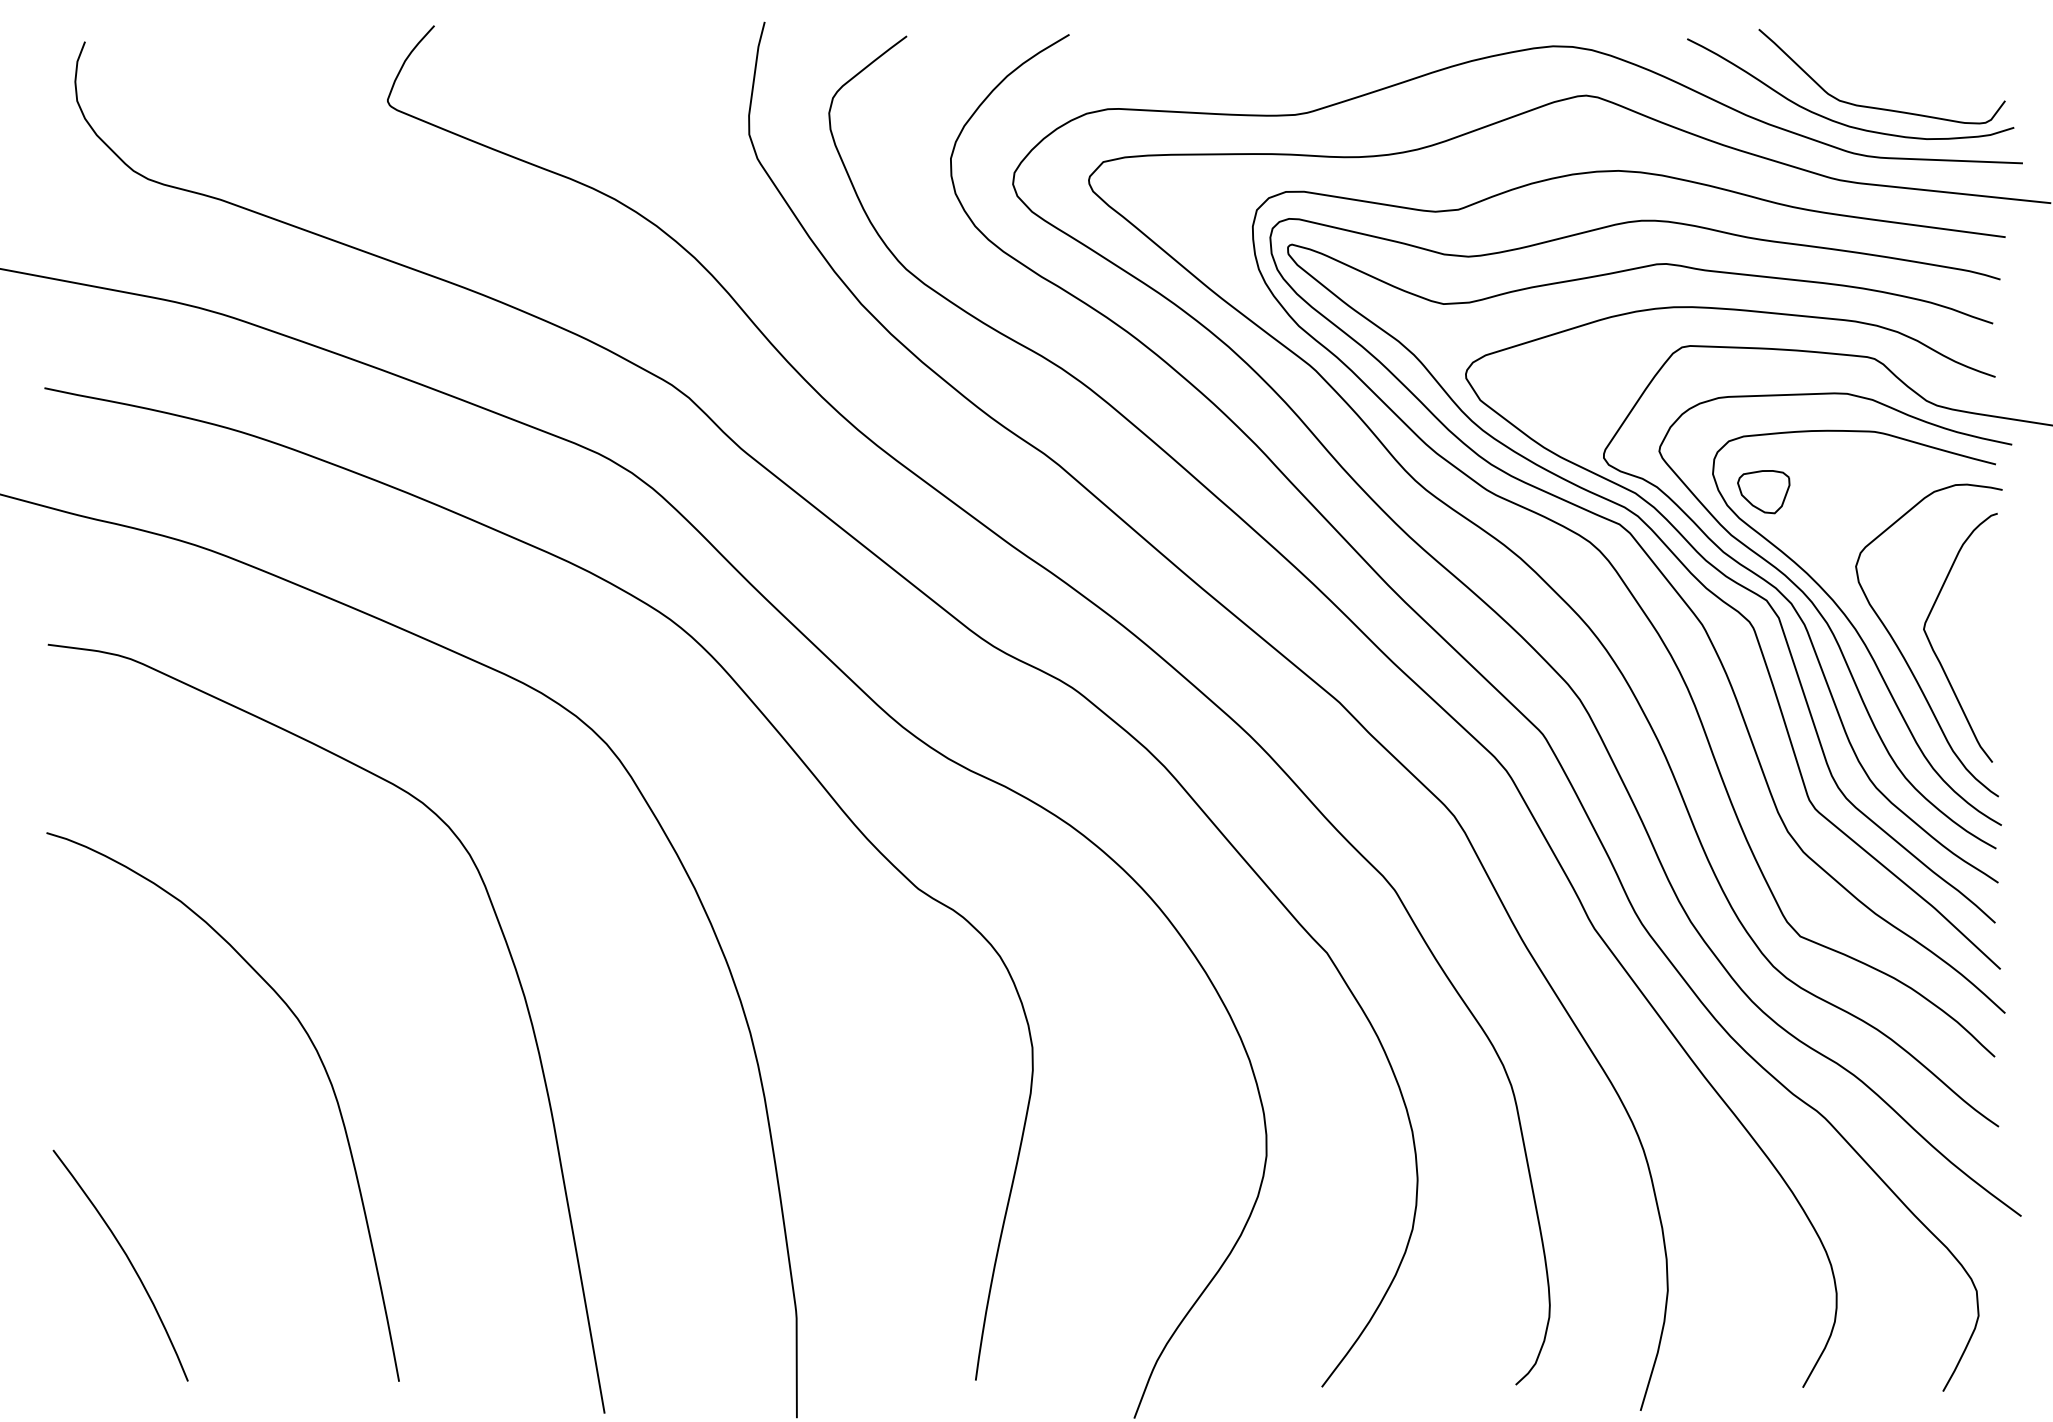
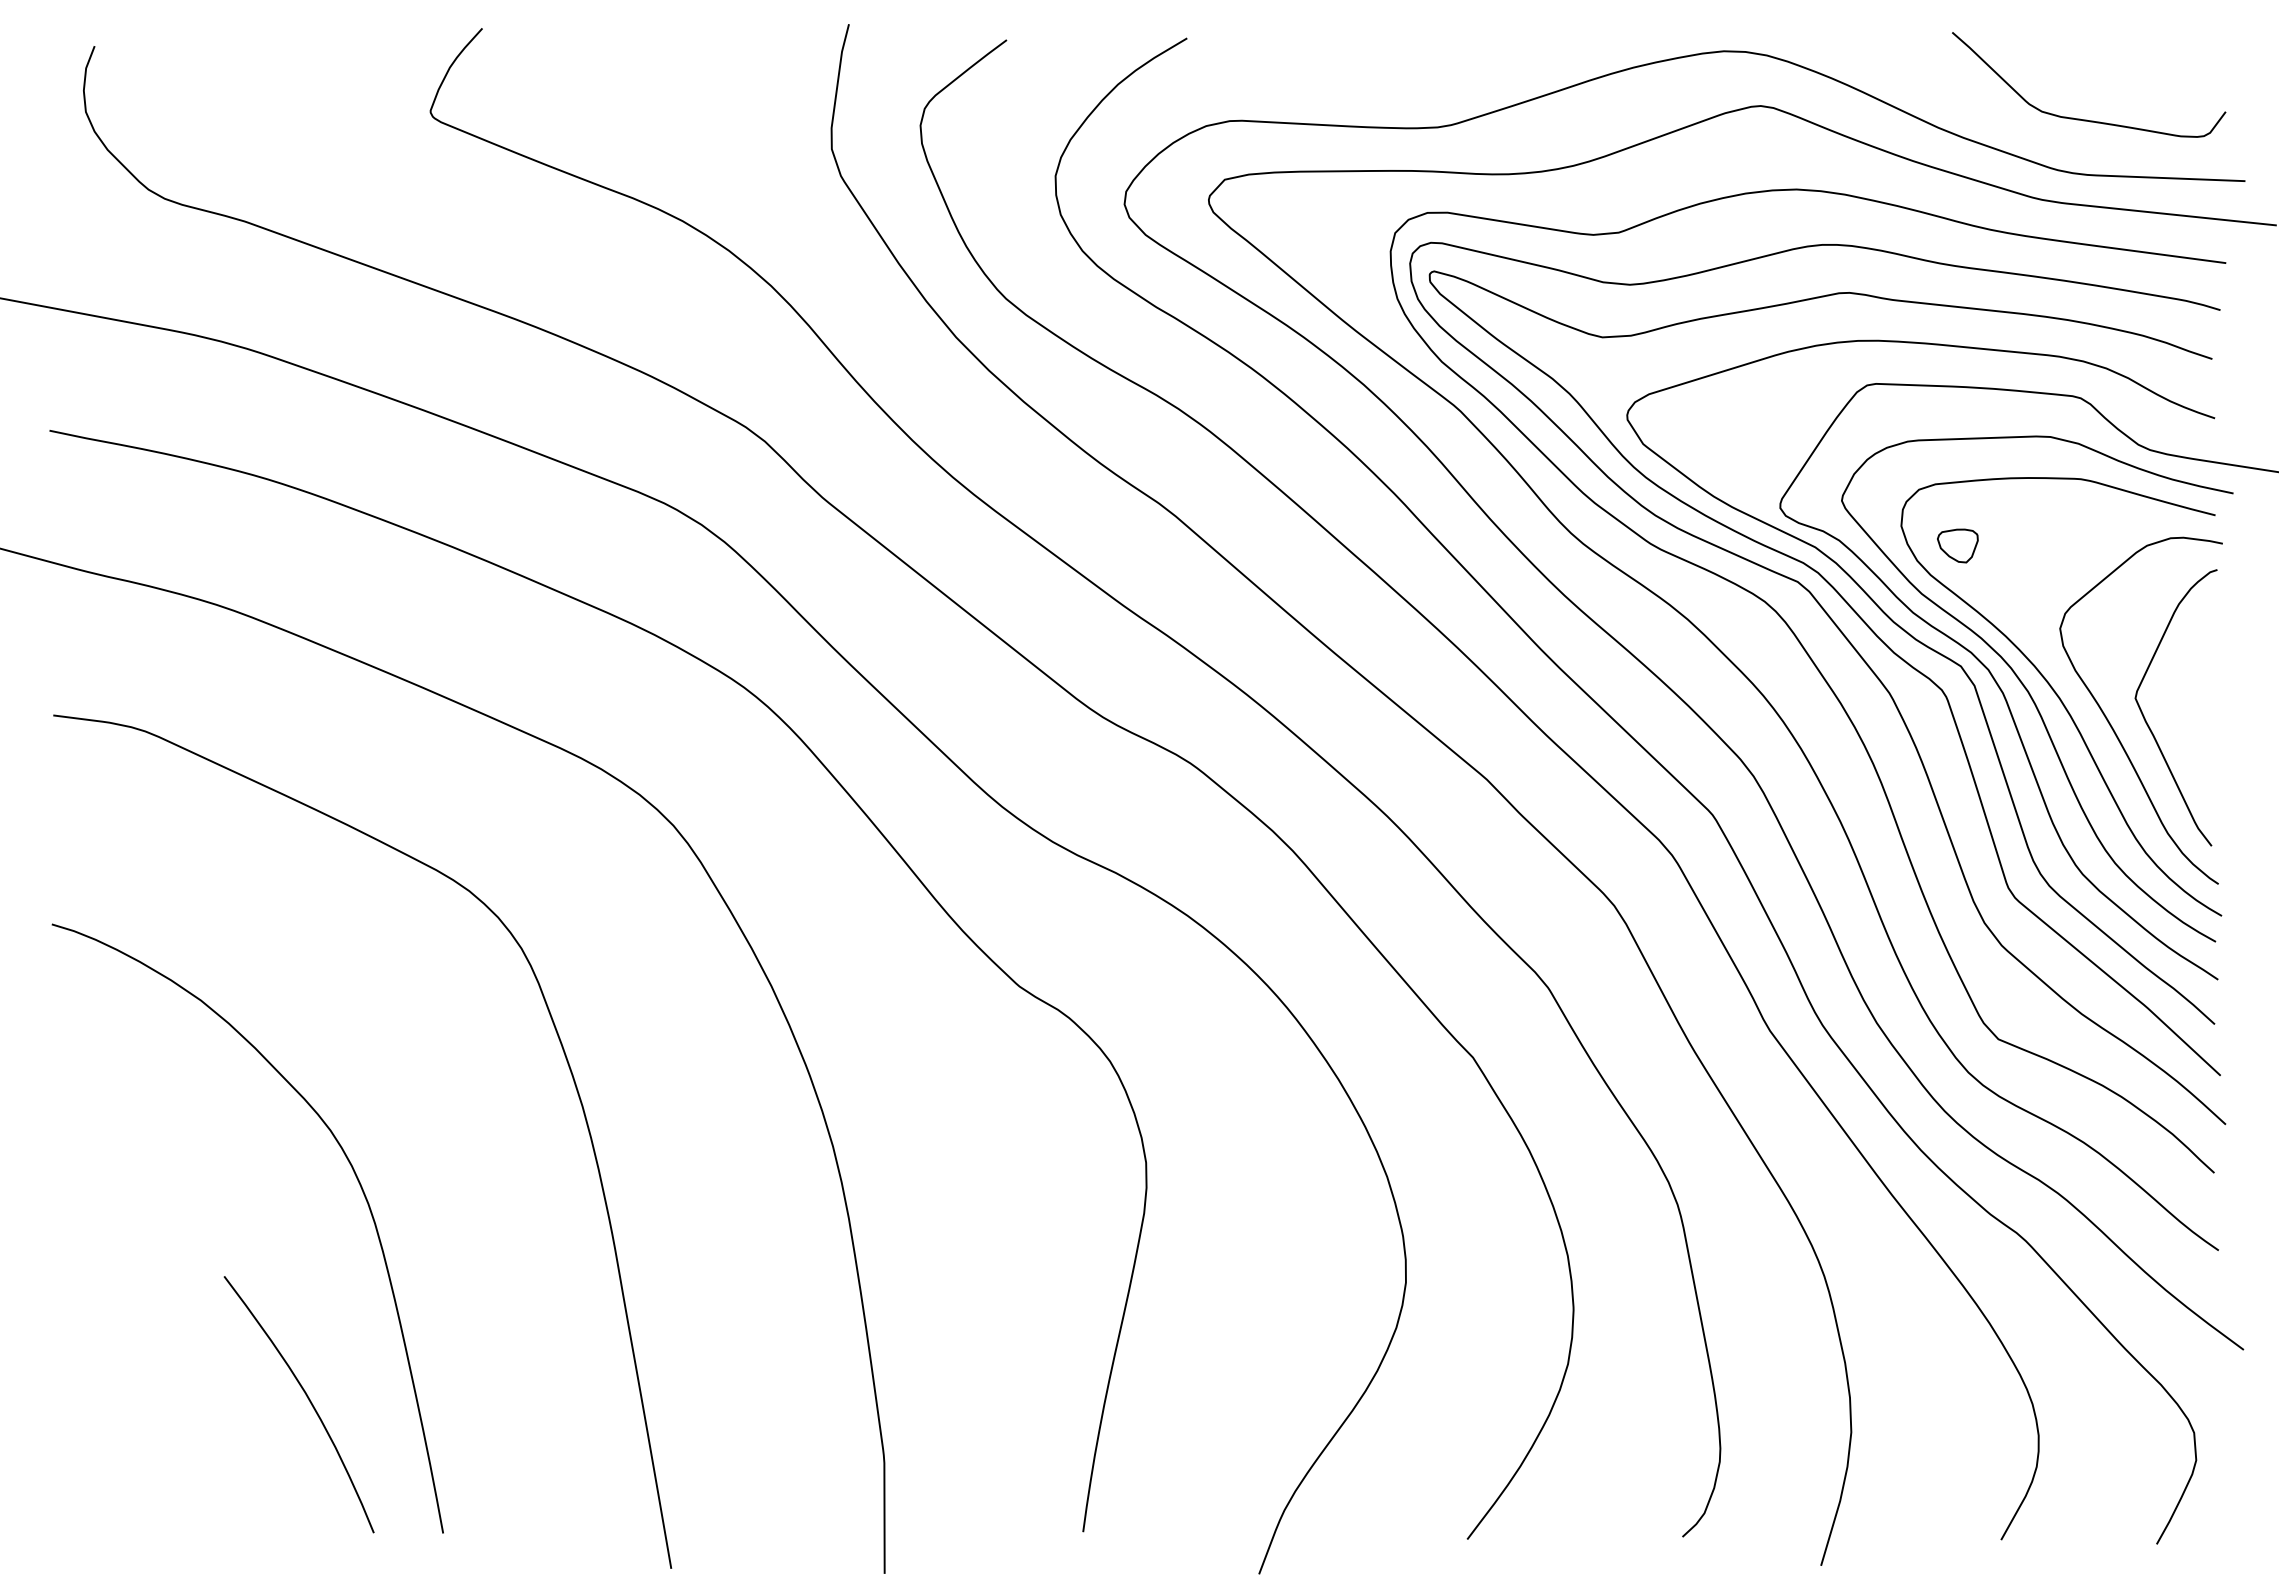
curve: (1840, 122) -> (2042, 135), removed
part: (1763, 491) -> (1957, 545), size x0.7
curve: (129, 1261) -> (308, 1400), moved

